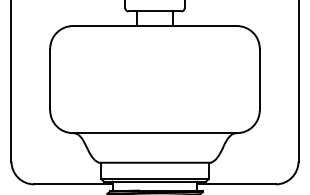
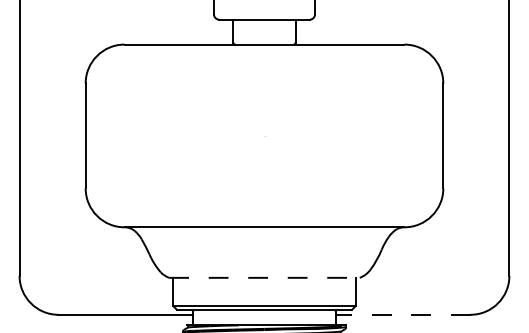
line: (154, 162) -> (263, 277), solid -> dashed
line: (236, 184) -> (403, 314), solid -> dashed

